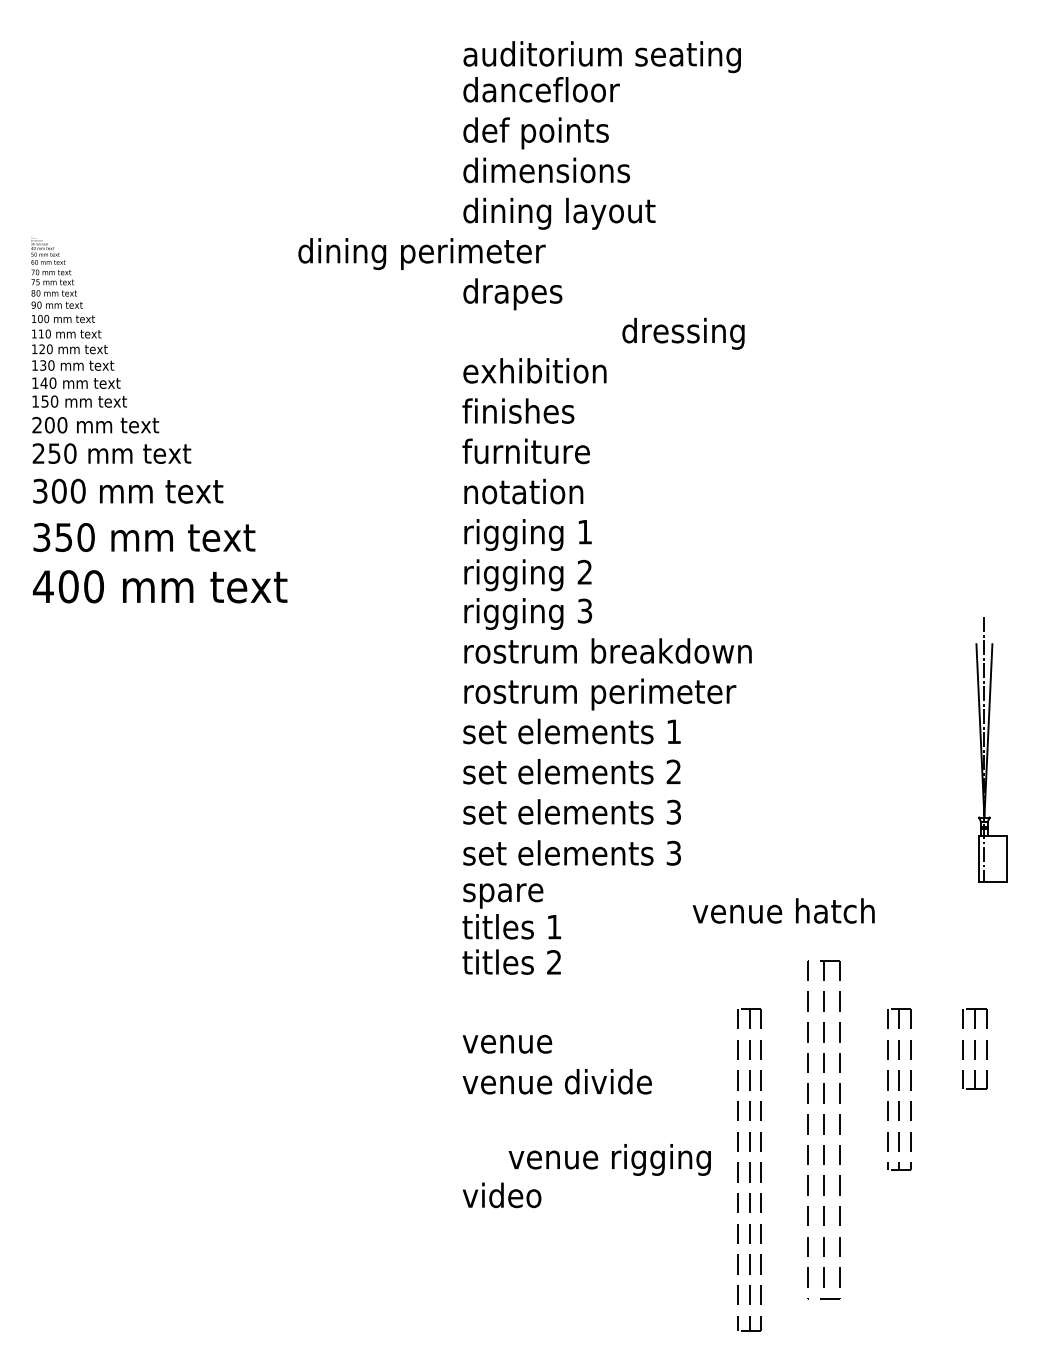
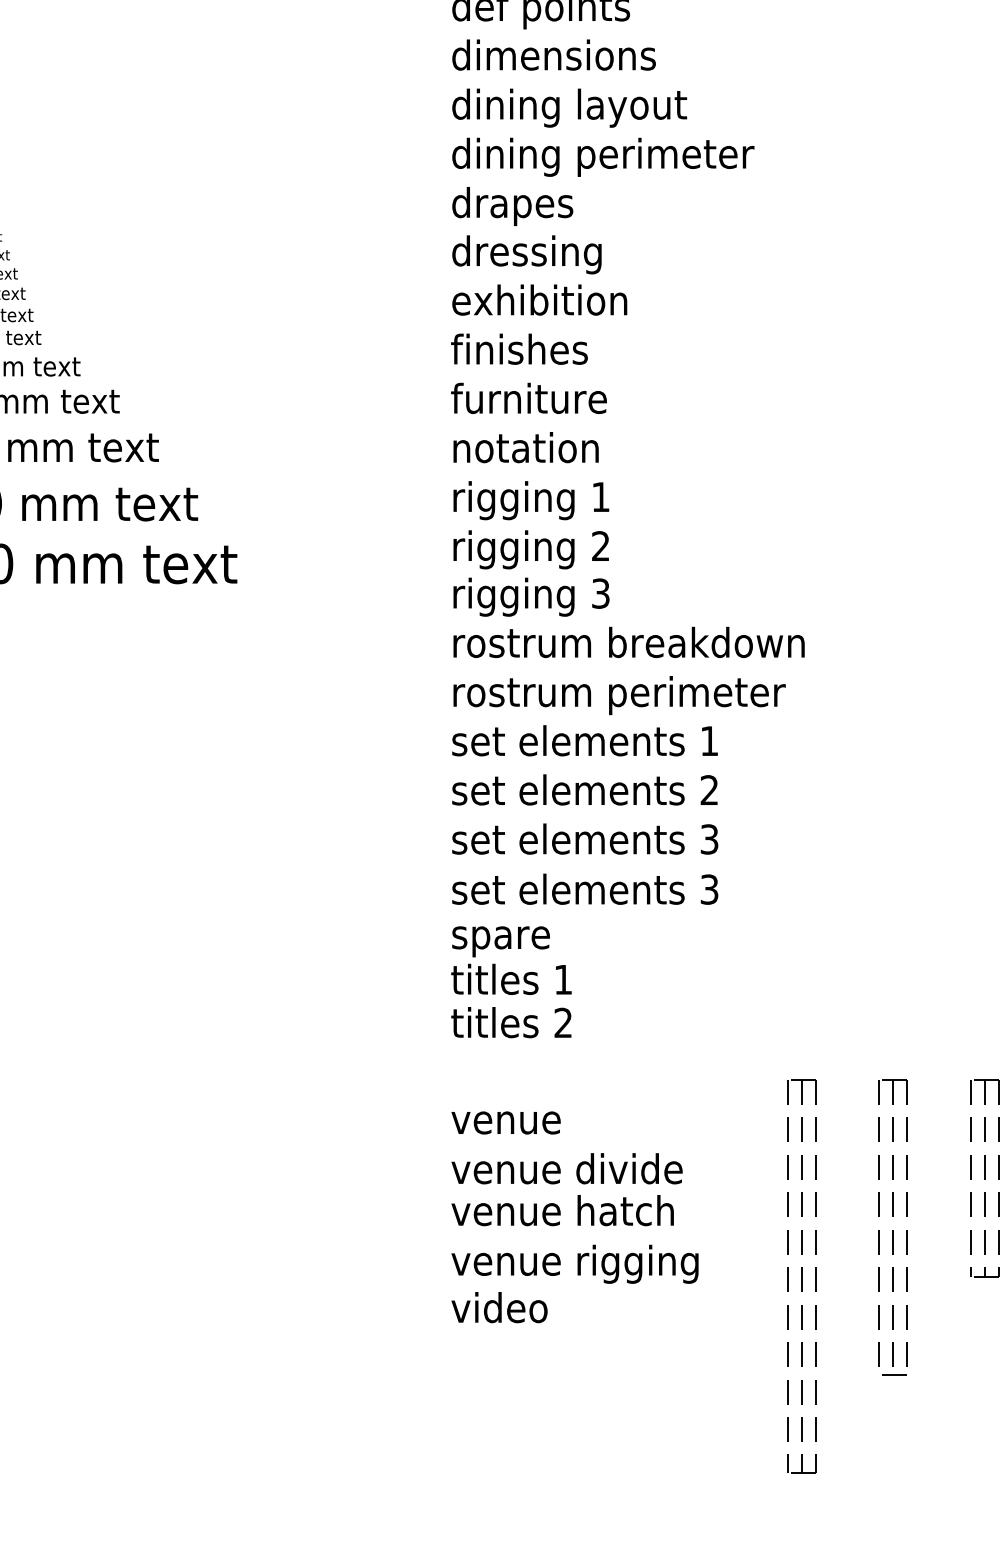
text: (421, 253) -> (602, 156), moved
text: (683, 333) -> (526, 254), moved
text: (783, 910) -> (562, 1210), moved
part: (823, 1129) -> (892, 1227), size x0.71
text: (609, 1159) -> (574, 1263), moved

